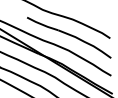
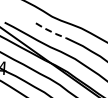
line: (43, 25) -> (51, 32), solid -> dashed

